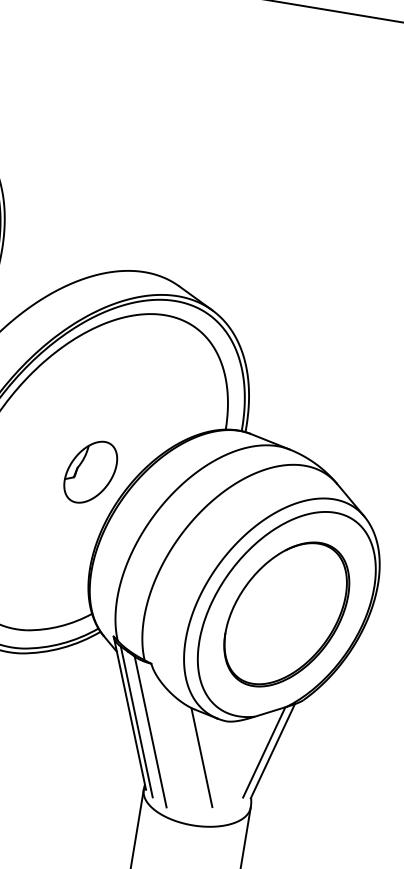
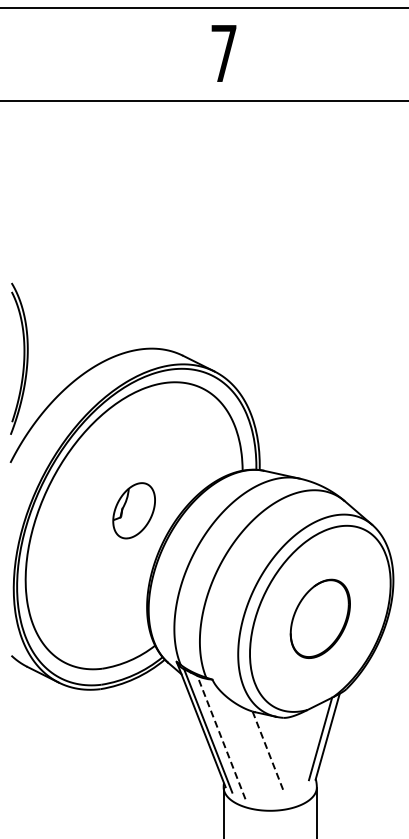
part: (90, 471) -> (133, 510), moved
part: (287, 614) -> (320, 618), size x0.6
line: (150, 731) -> (221, 737), solid -> dashed
line: (201, 758) -> (268, 752), solid -> dashed

